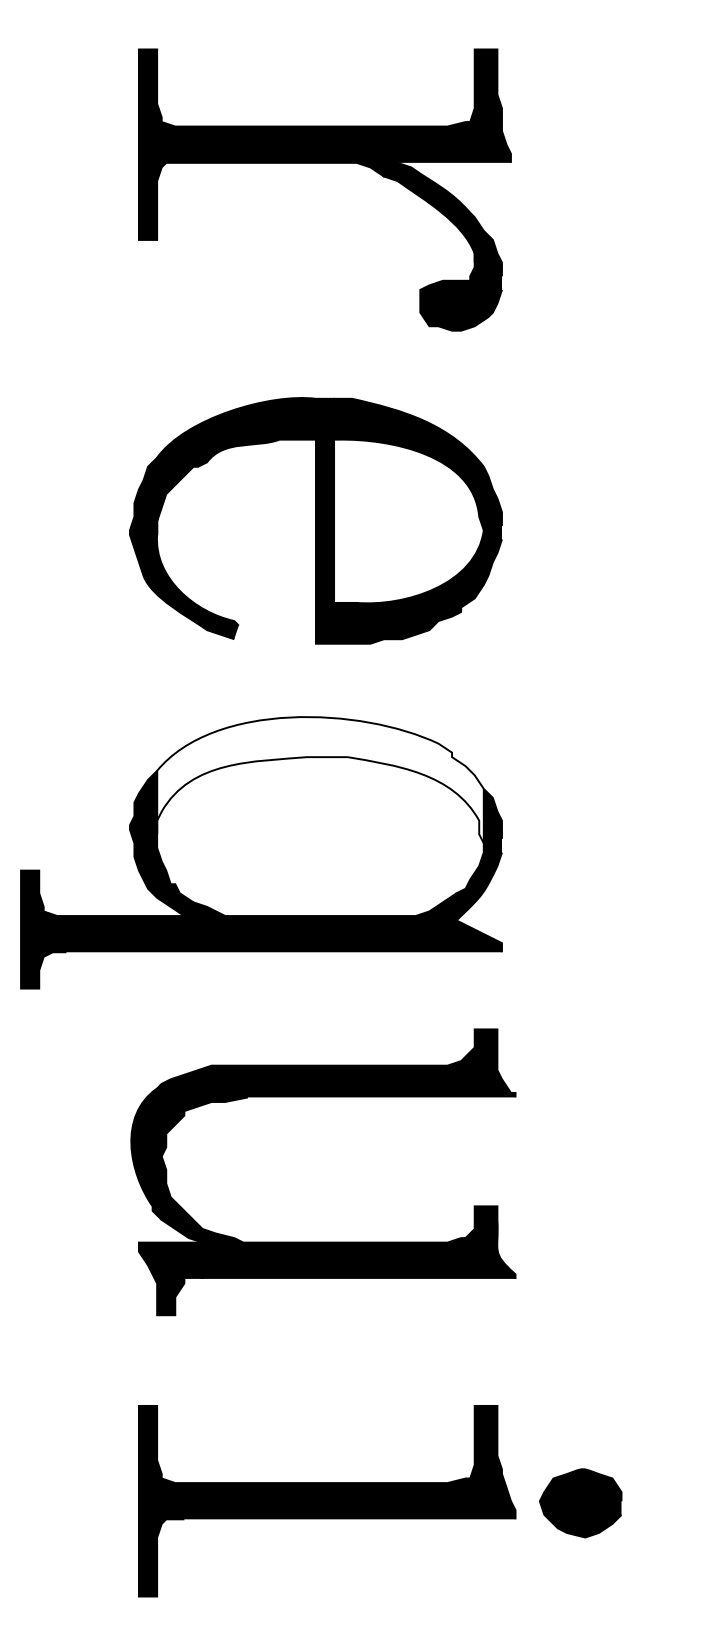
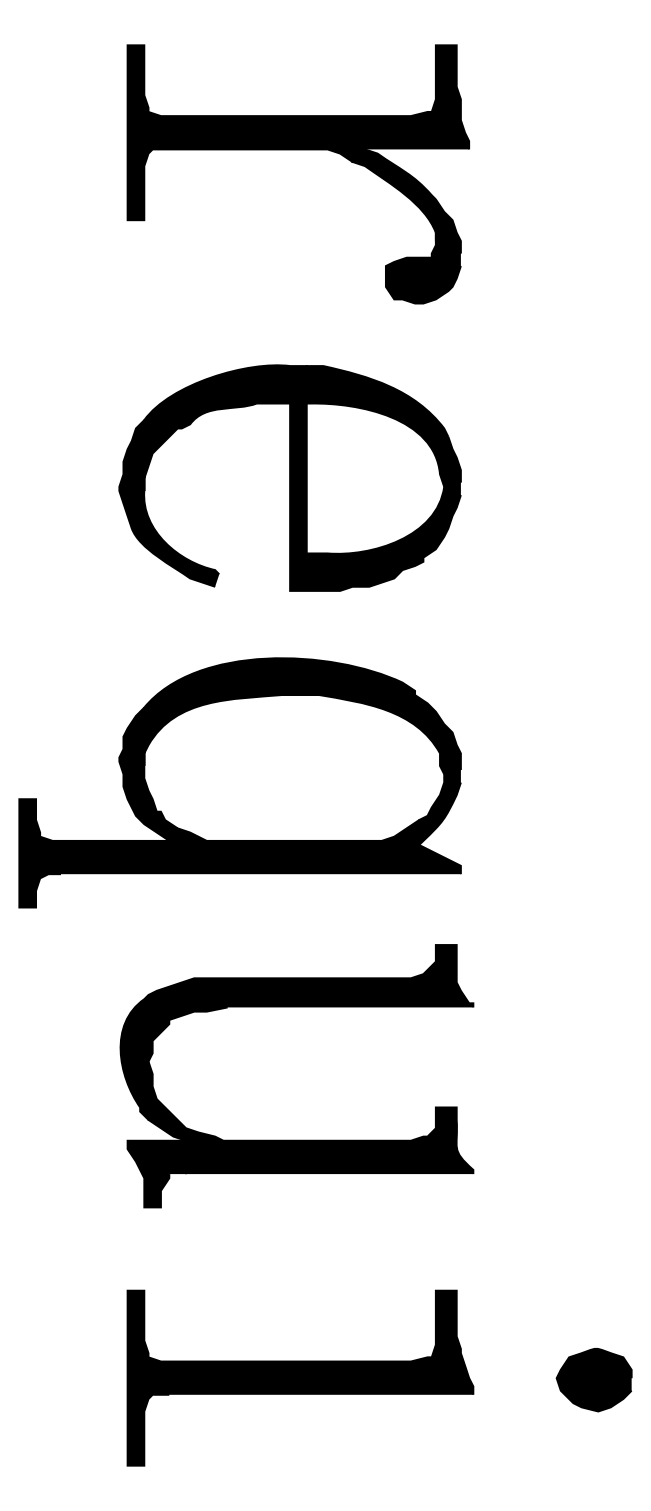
fill: (320, 780) -> (294, 716), added
part: (579, 1503) -> (593, 1380), moved

